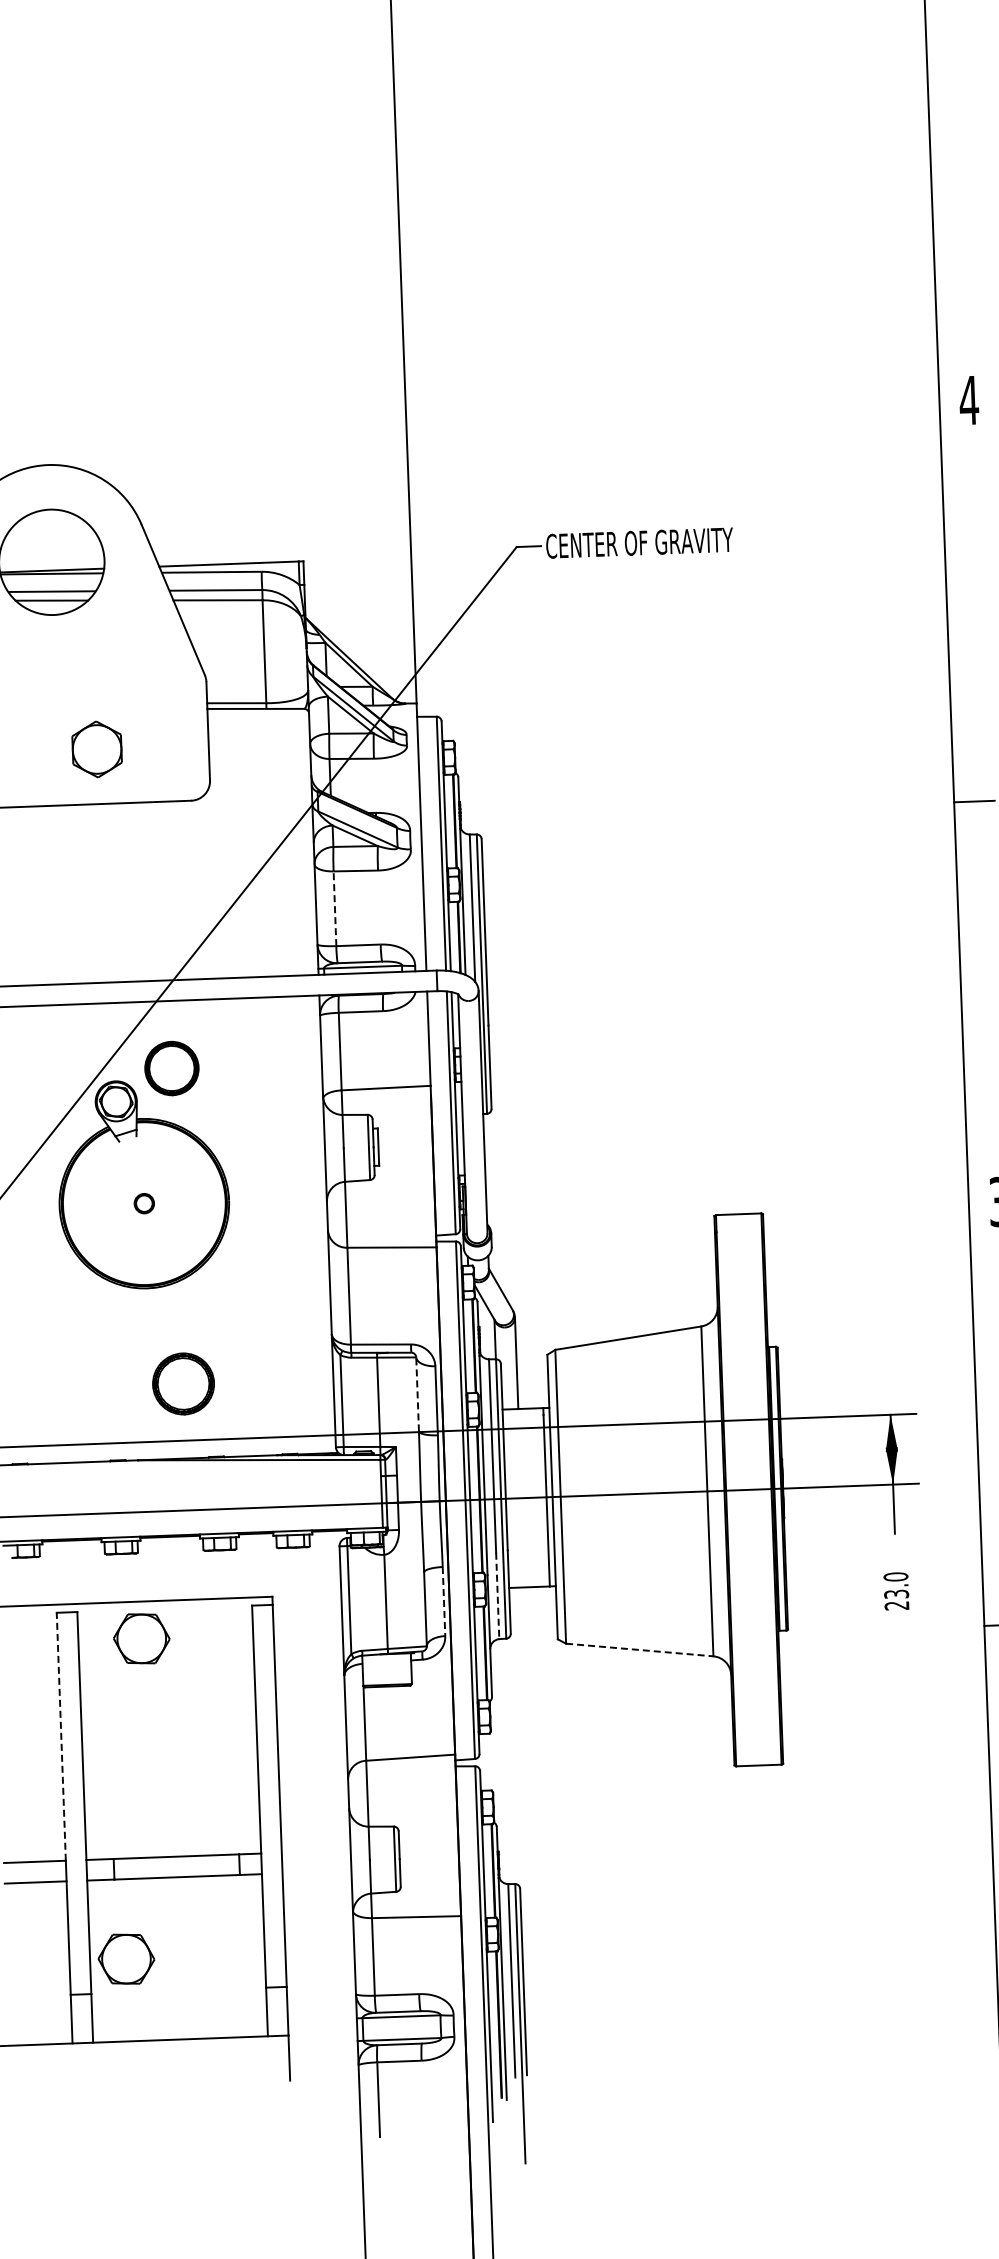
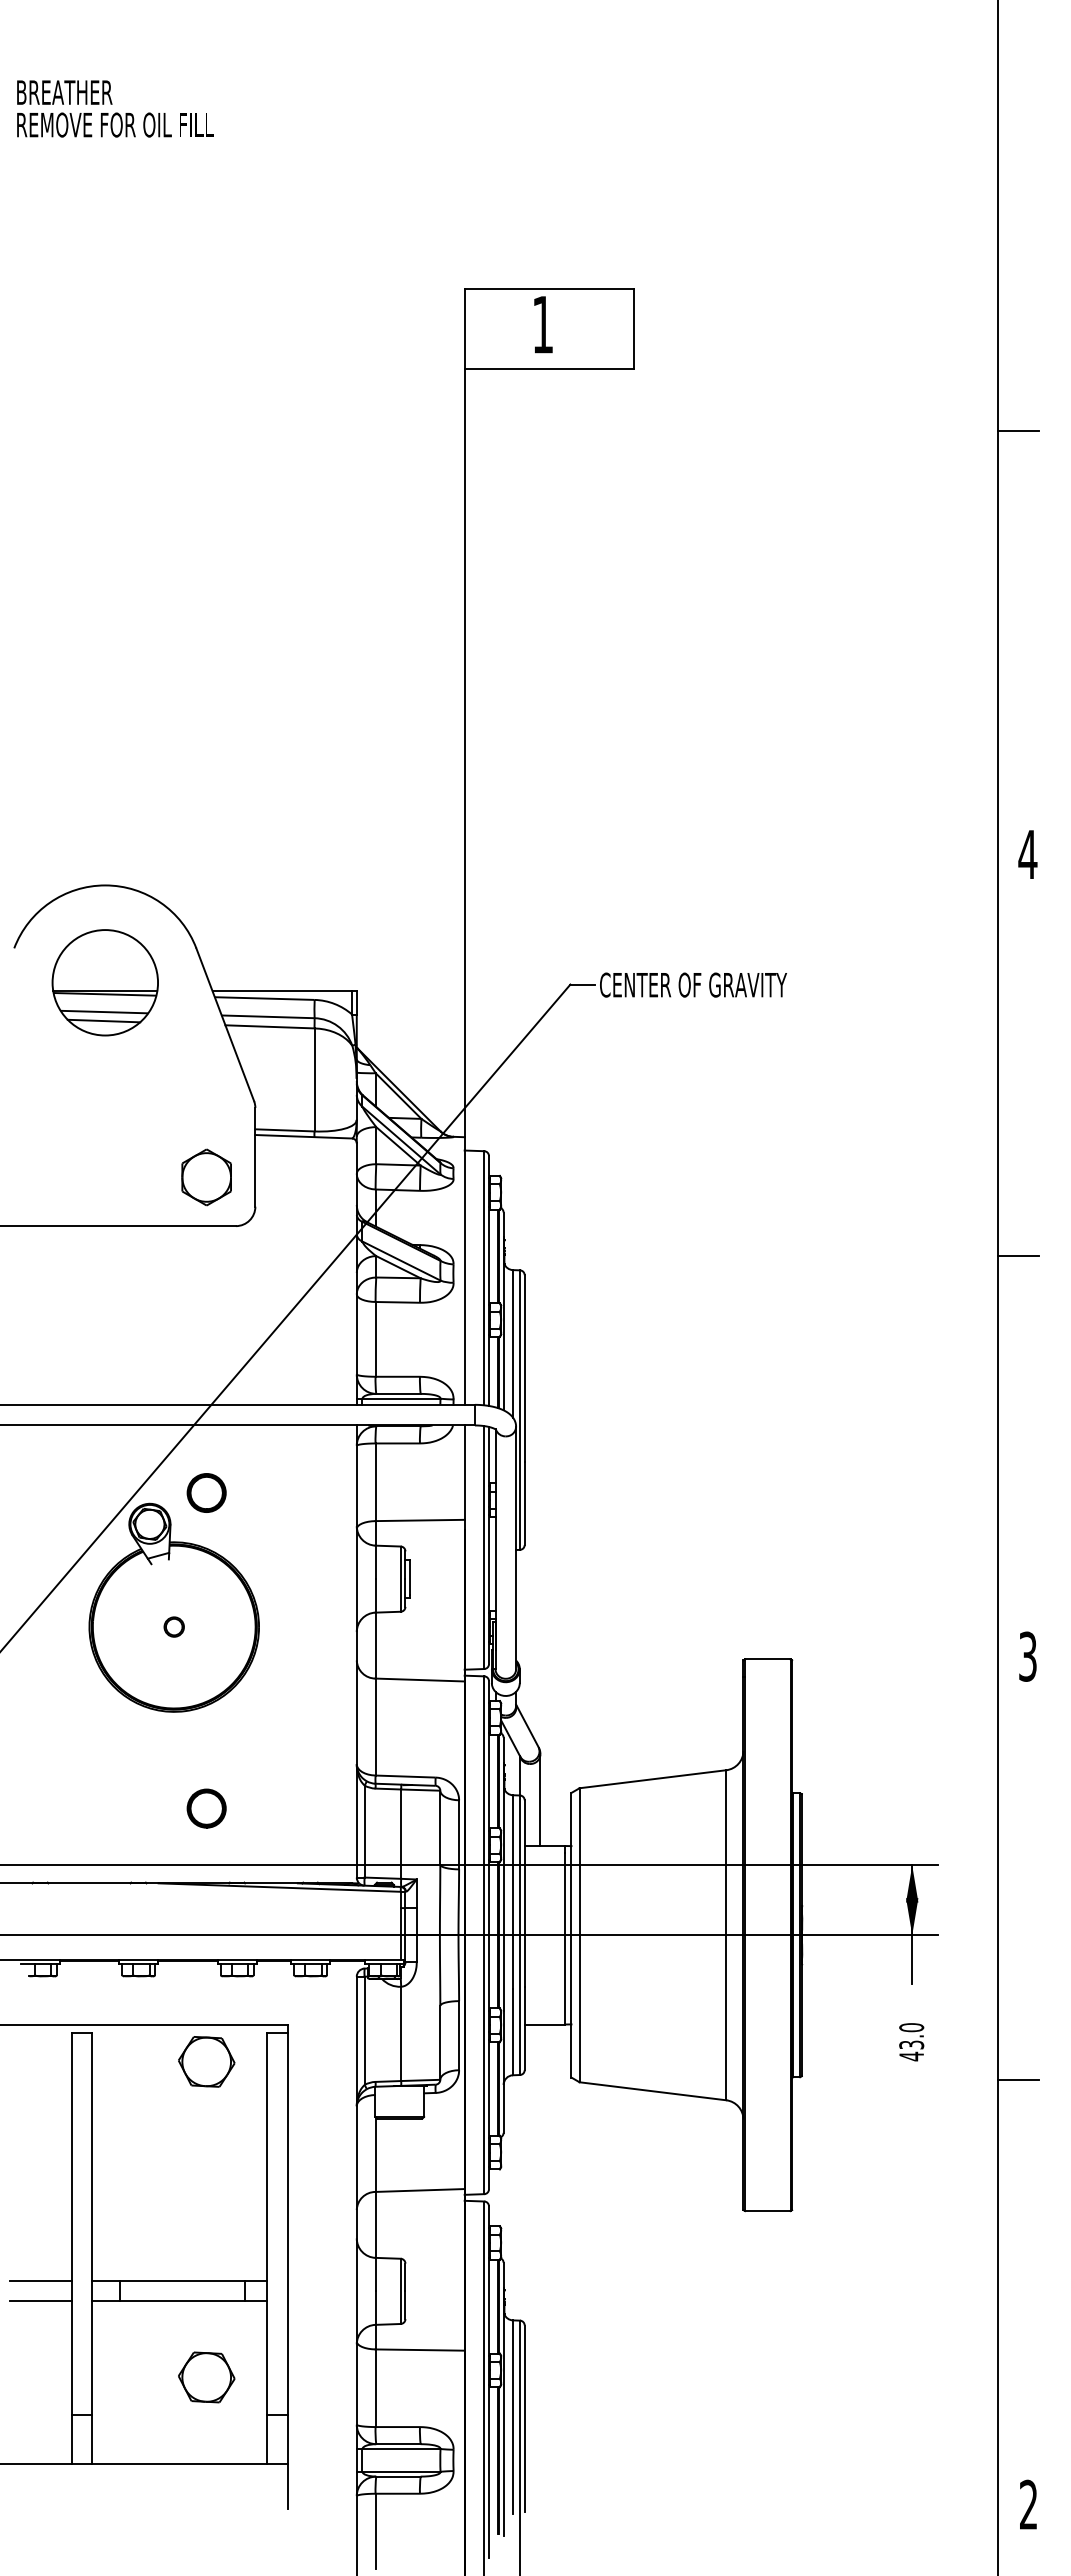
part: (96, 749) -> (206, 1177), moved
line: (334, 907) -> (375, 1338), dashed -> solid
part: (171, 1067) -> (206, 1492), size x0.71
part: (183, 1383) -> (206, 1808), size x0.62
line: (417, 1394) -> (440, 1827), dashed -> solid
line: (498, 1596) -> (513, 2032), dashed -> solid
line: (444, 1601) -> (459, 2035), dashed -> solid
text: (896, 1605) -> (911, 2056), 23.0 -> 43.0
part: (141, 1638) -> (206, 2061), moved
line: (639, 1650) -> (652, 2091), dashed -> solid
line: (61, 1736) -> (71, 2156), dashed -> solid
part: (126, 1959) -> (206, 2377), moved

